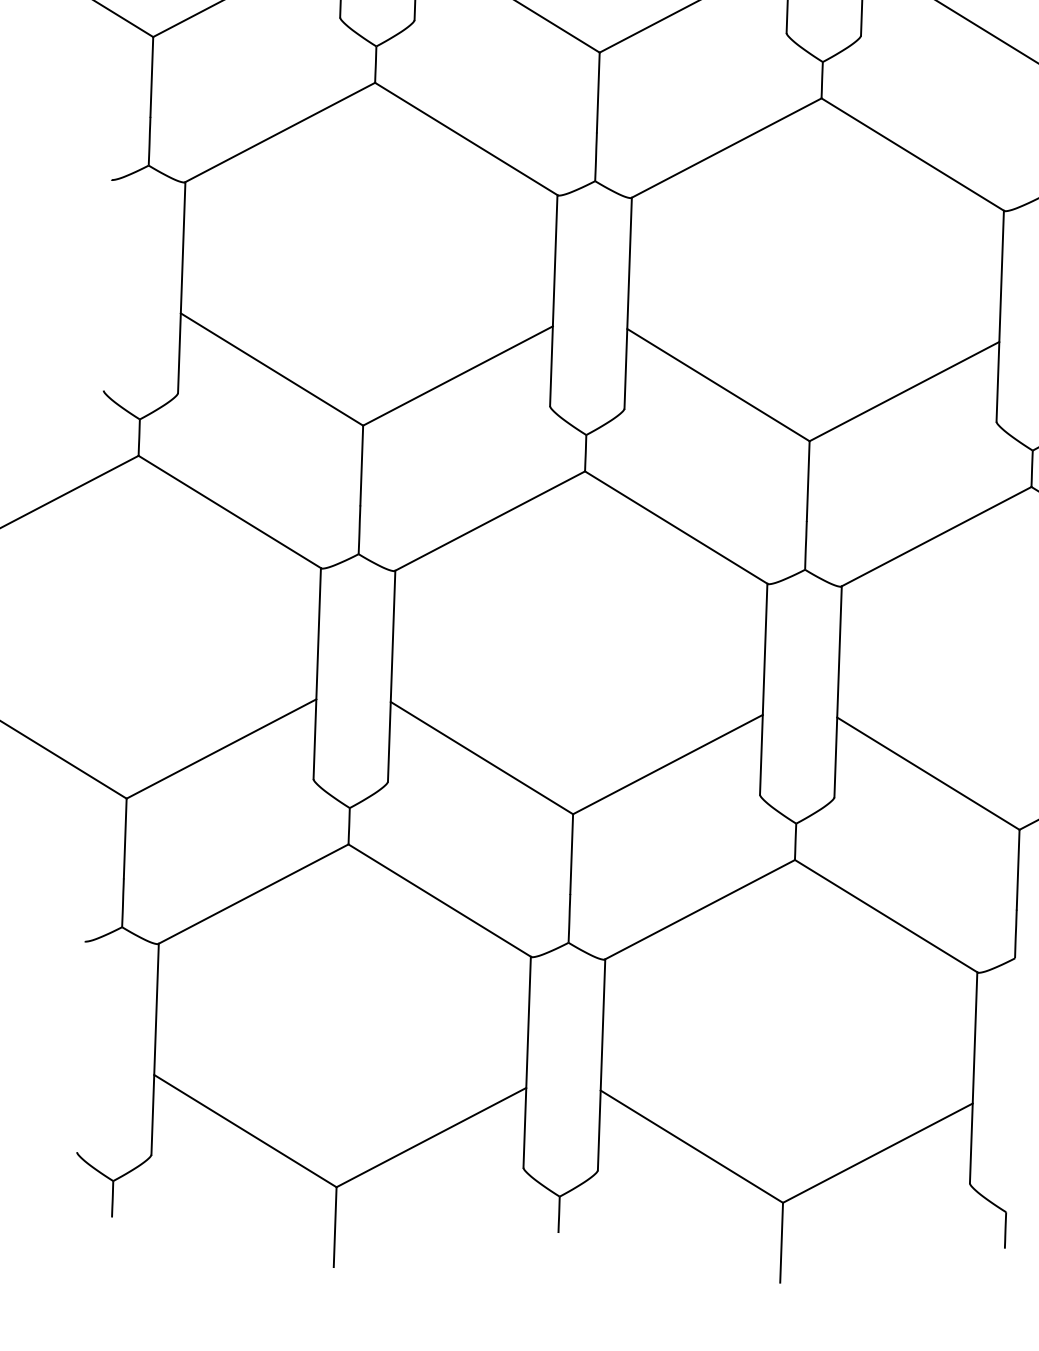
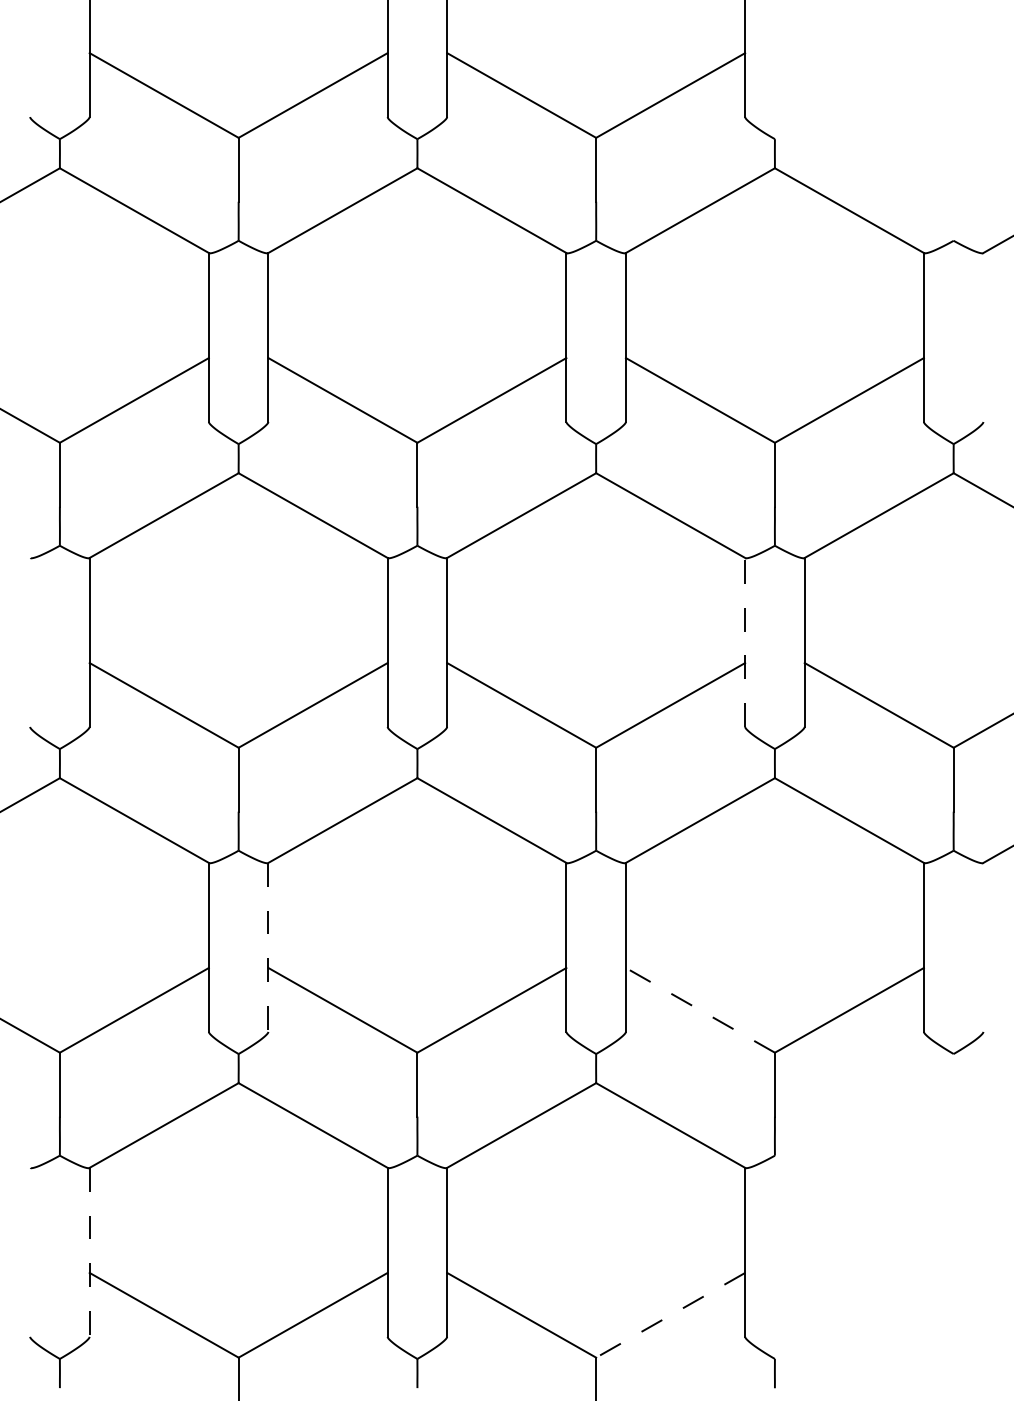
line: (1000, 316) -> (745, 642), solid -> dashed
line: (391, 676) -> (268, 947), solid -> dashed
line: (928, 773) -> (700, 1010), solid -> dashed
line: (154, 1049) -> (89, 1252), solid -> dashed
line: (877, 1153) -> (670, 1315), solid -> dashed

